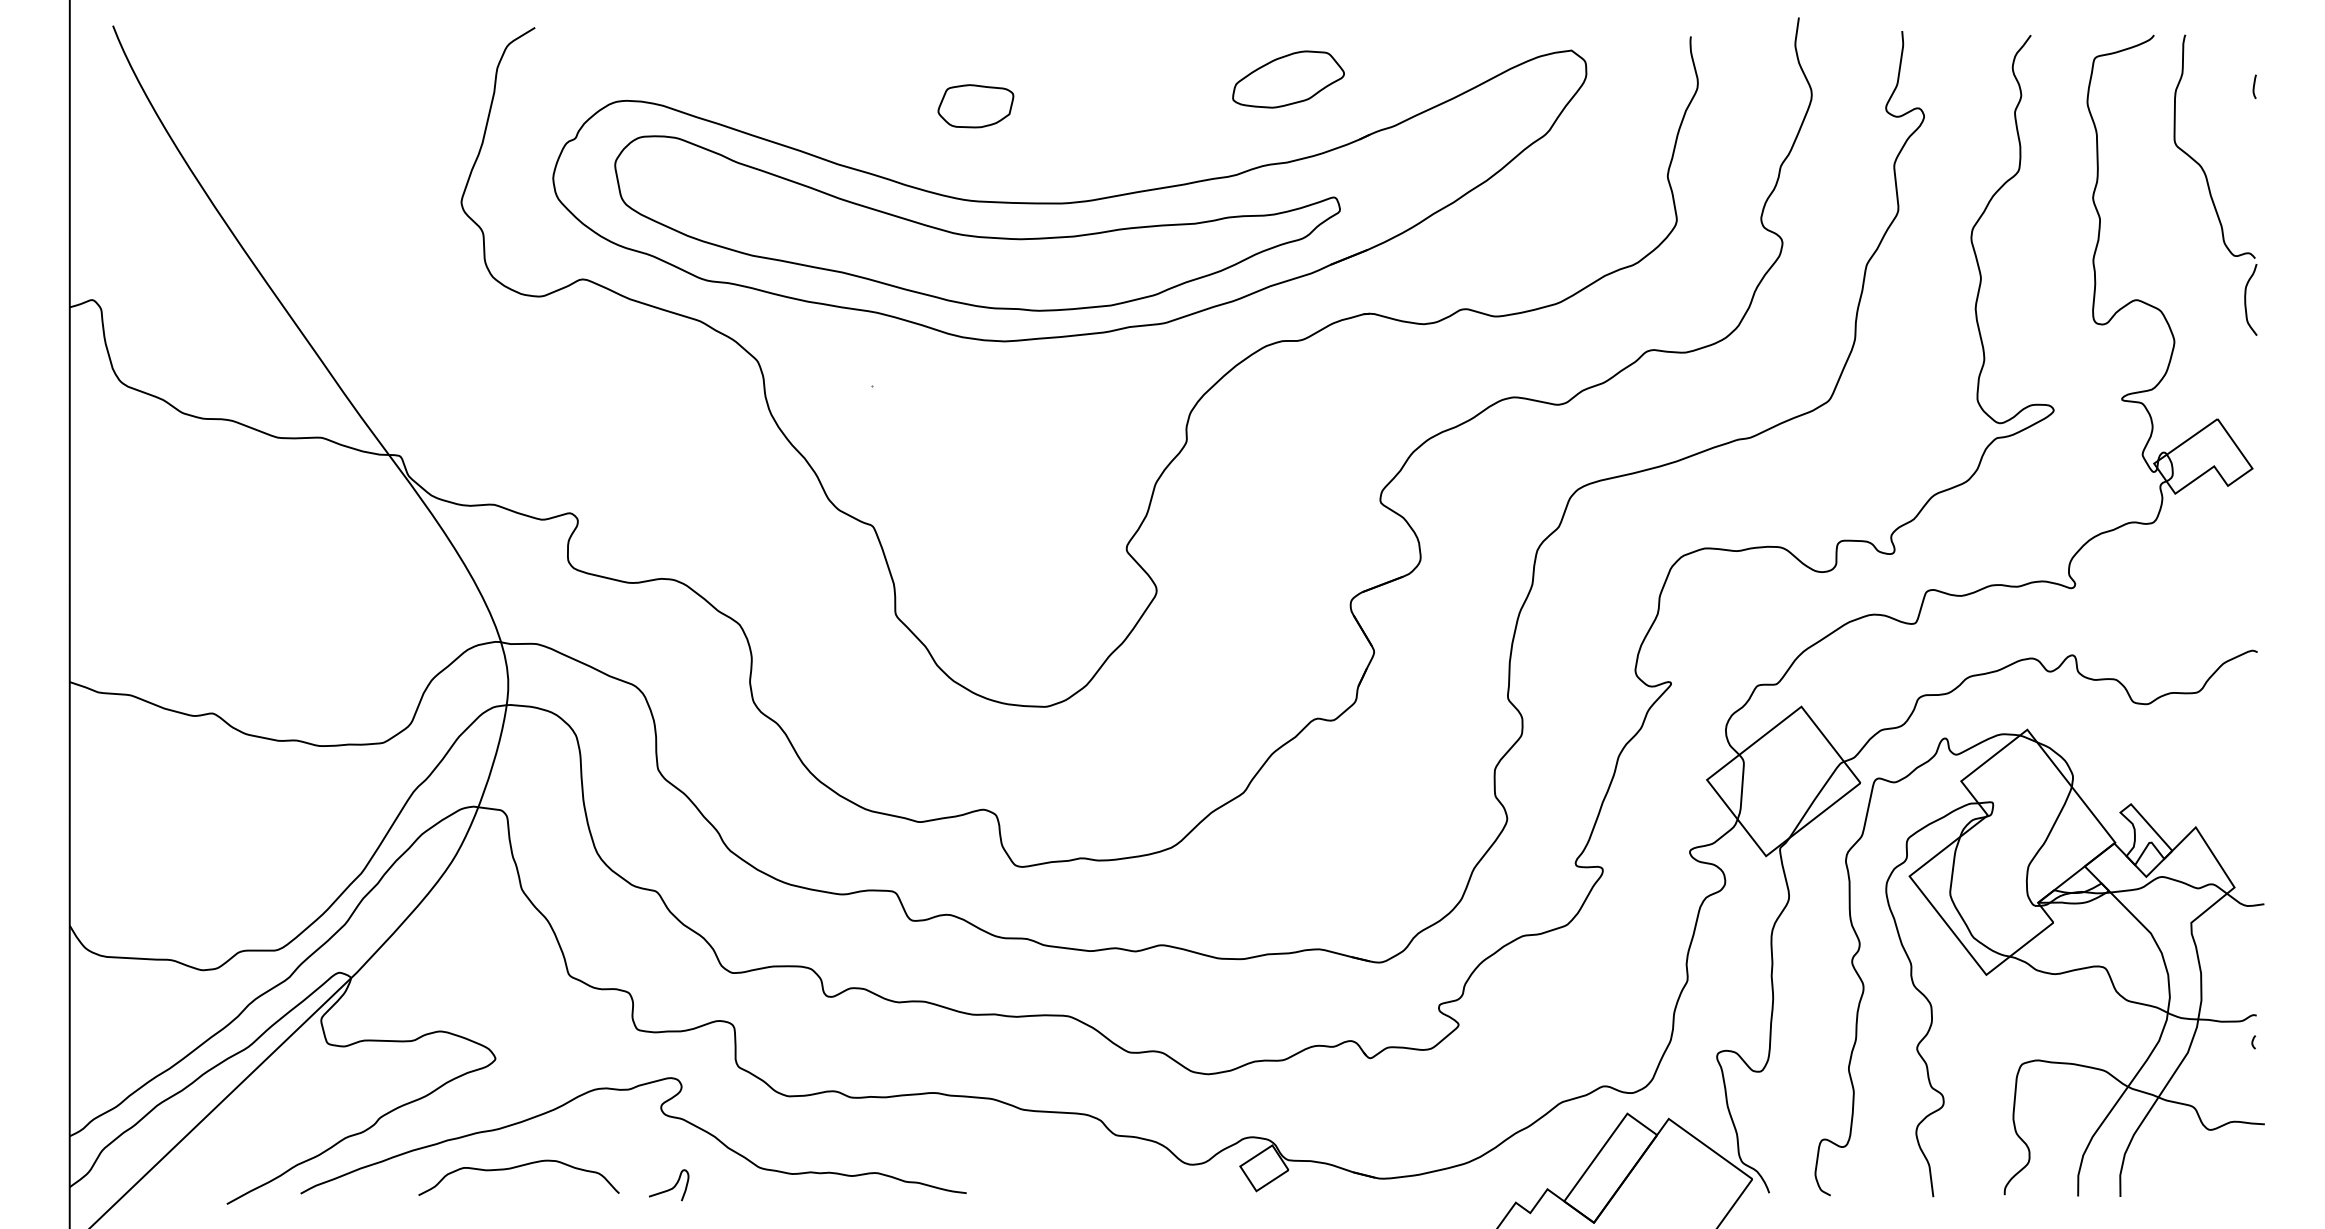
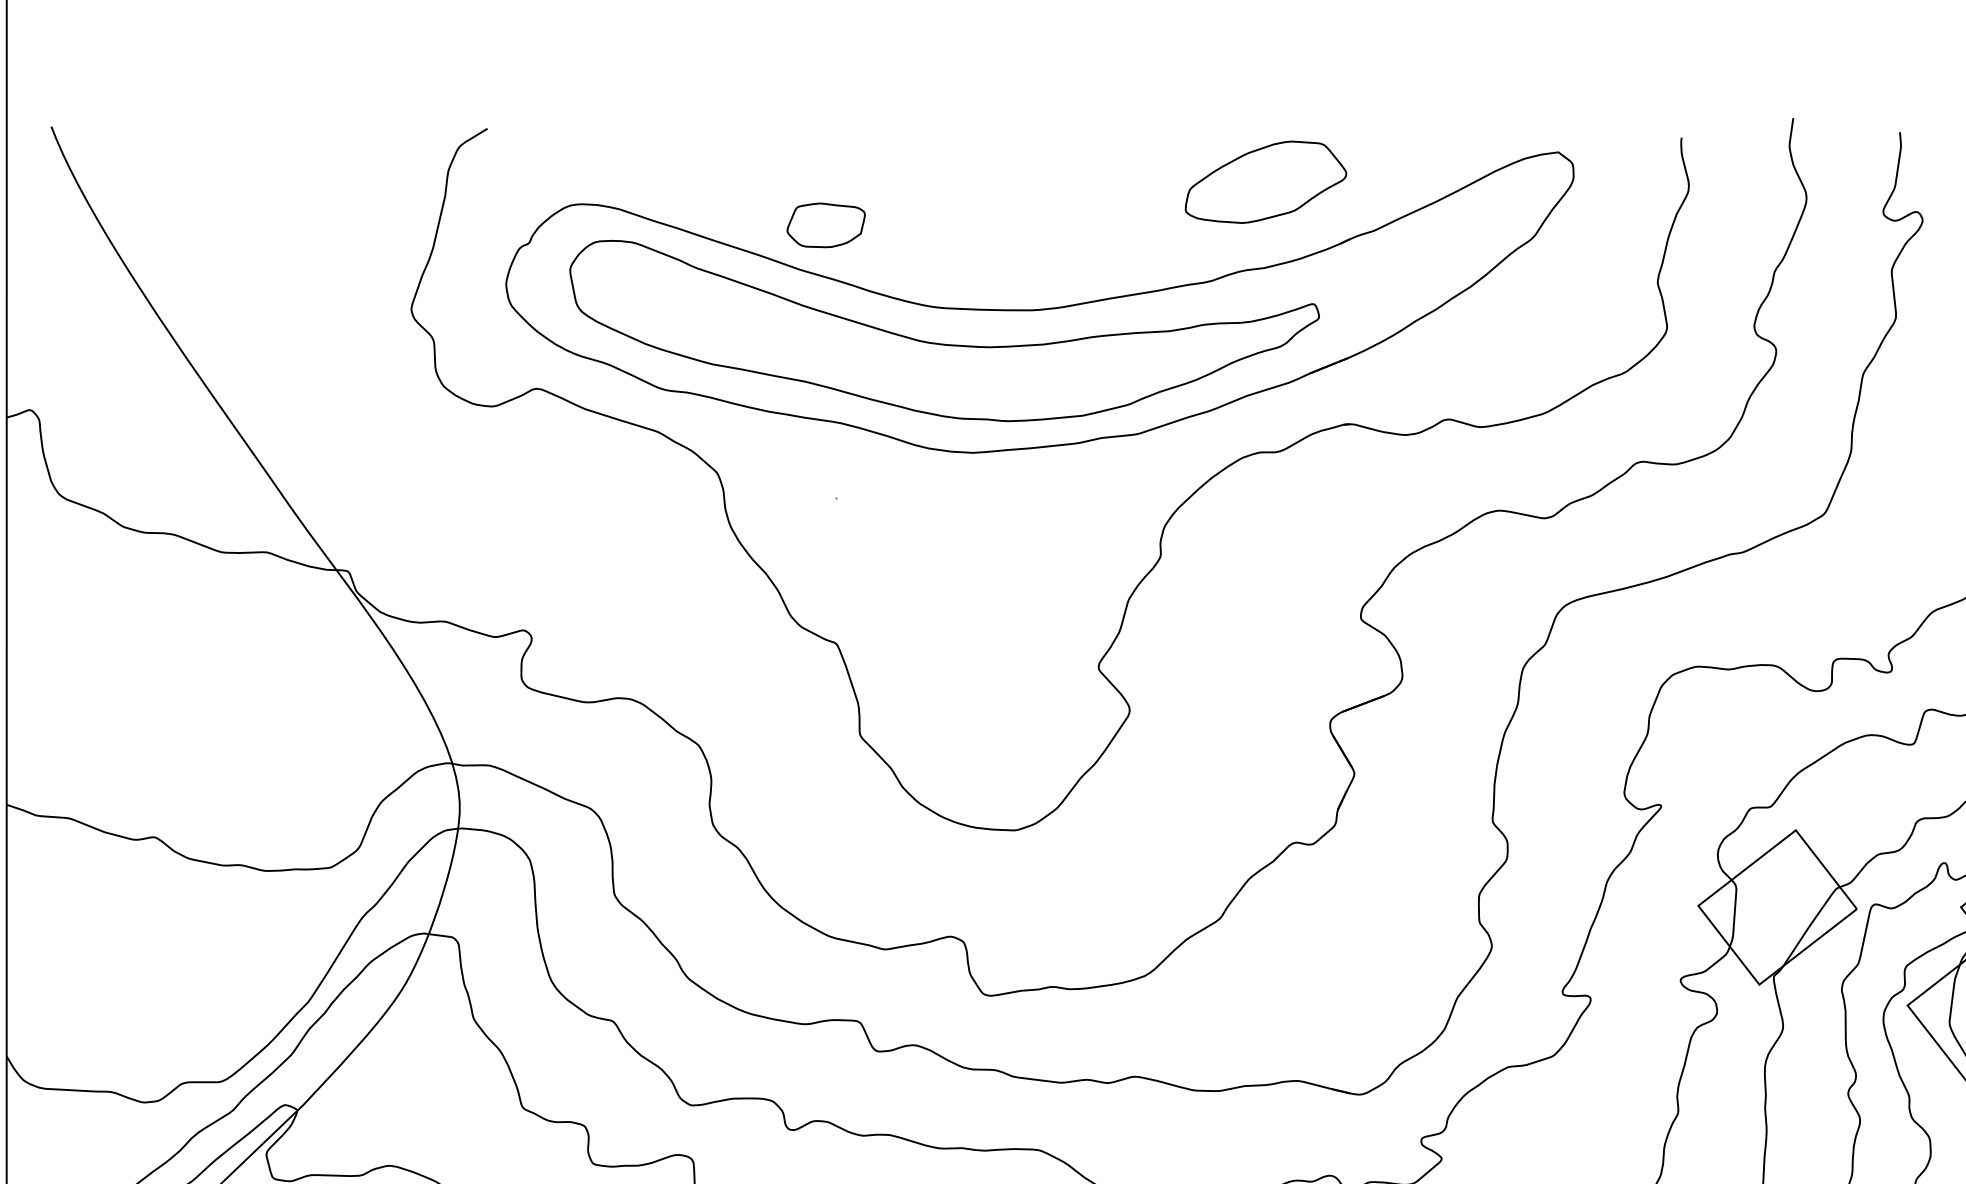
part: (1288, 79) -> (1265, 182), size x1.4
part: (975, 106) -> (825, 225), moved

